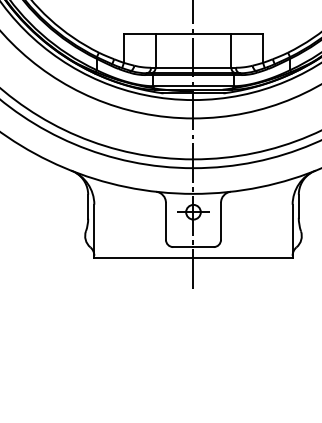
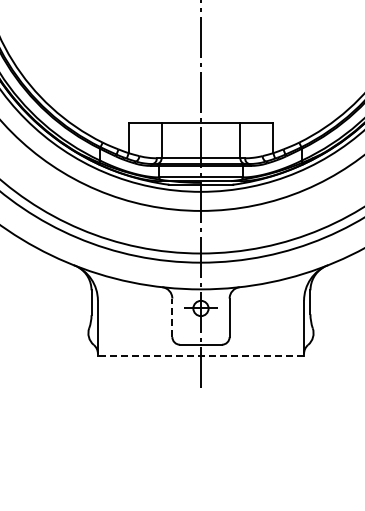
line: (166, 220) -> (172, 317), solid -> dashed
line: (193, 258) -> (200, 356), solid -> dashed

